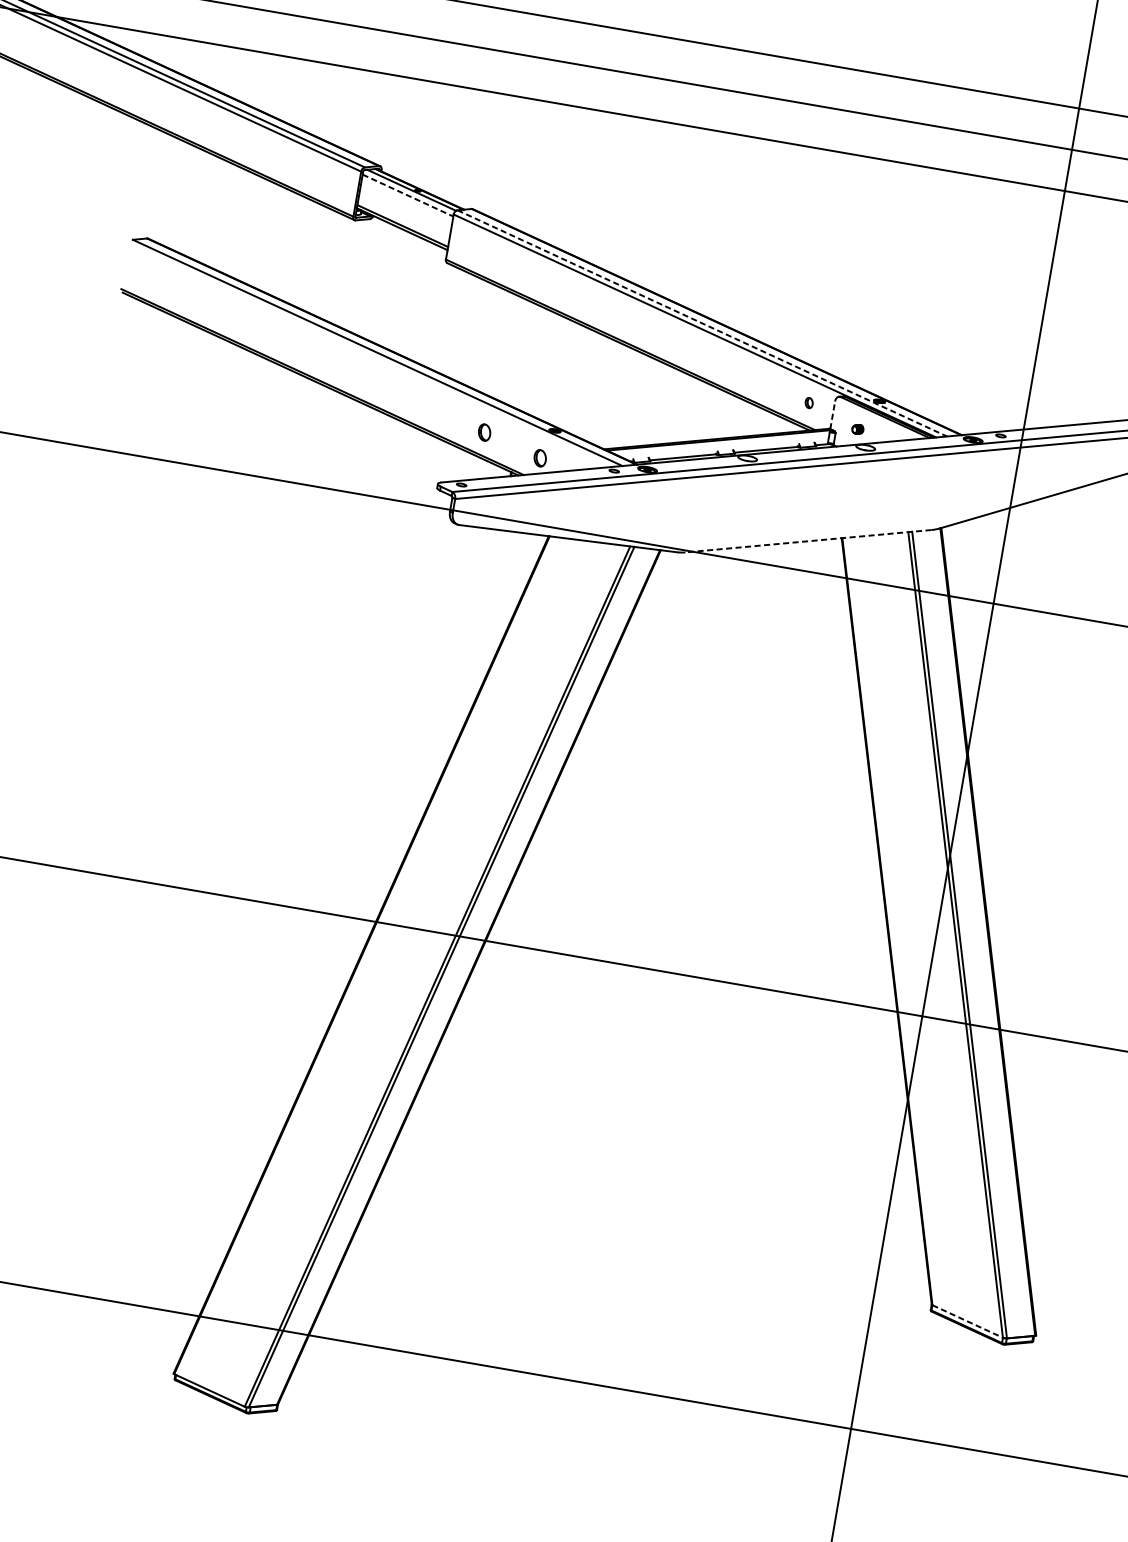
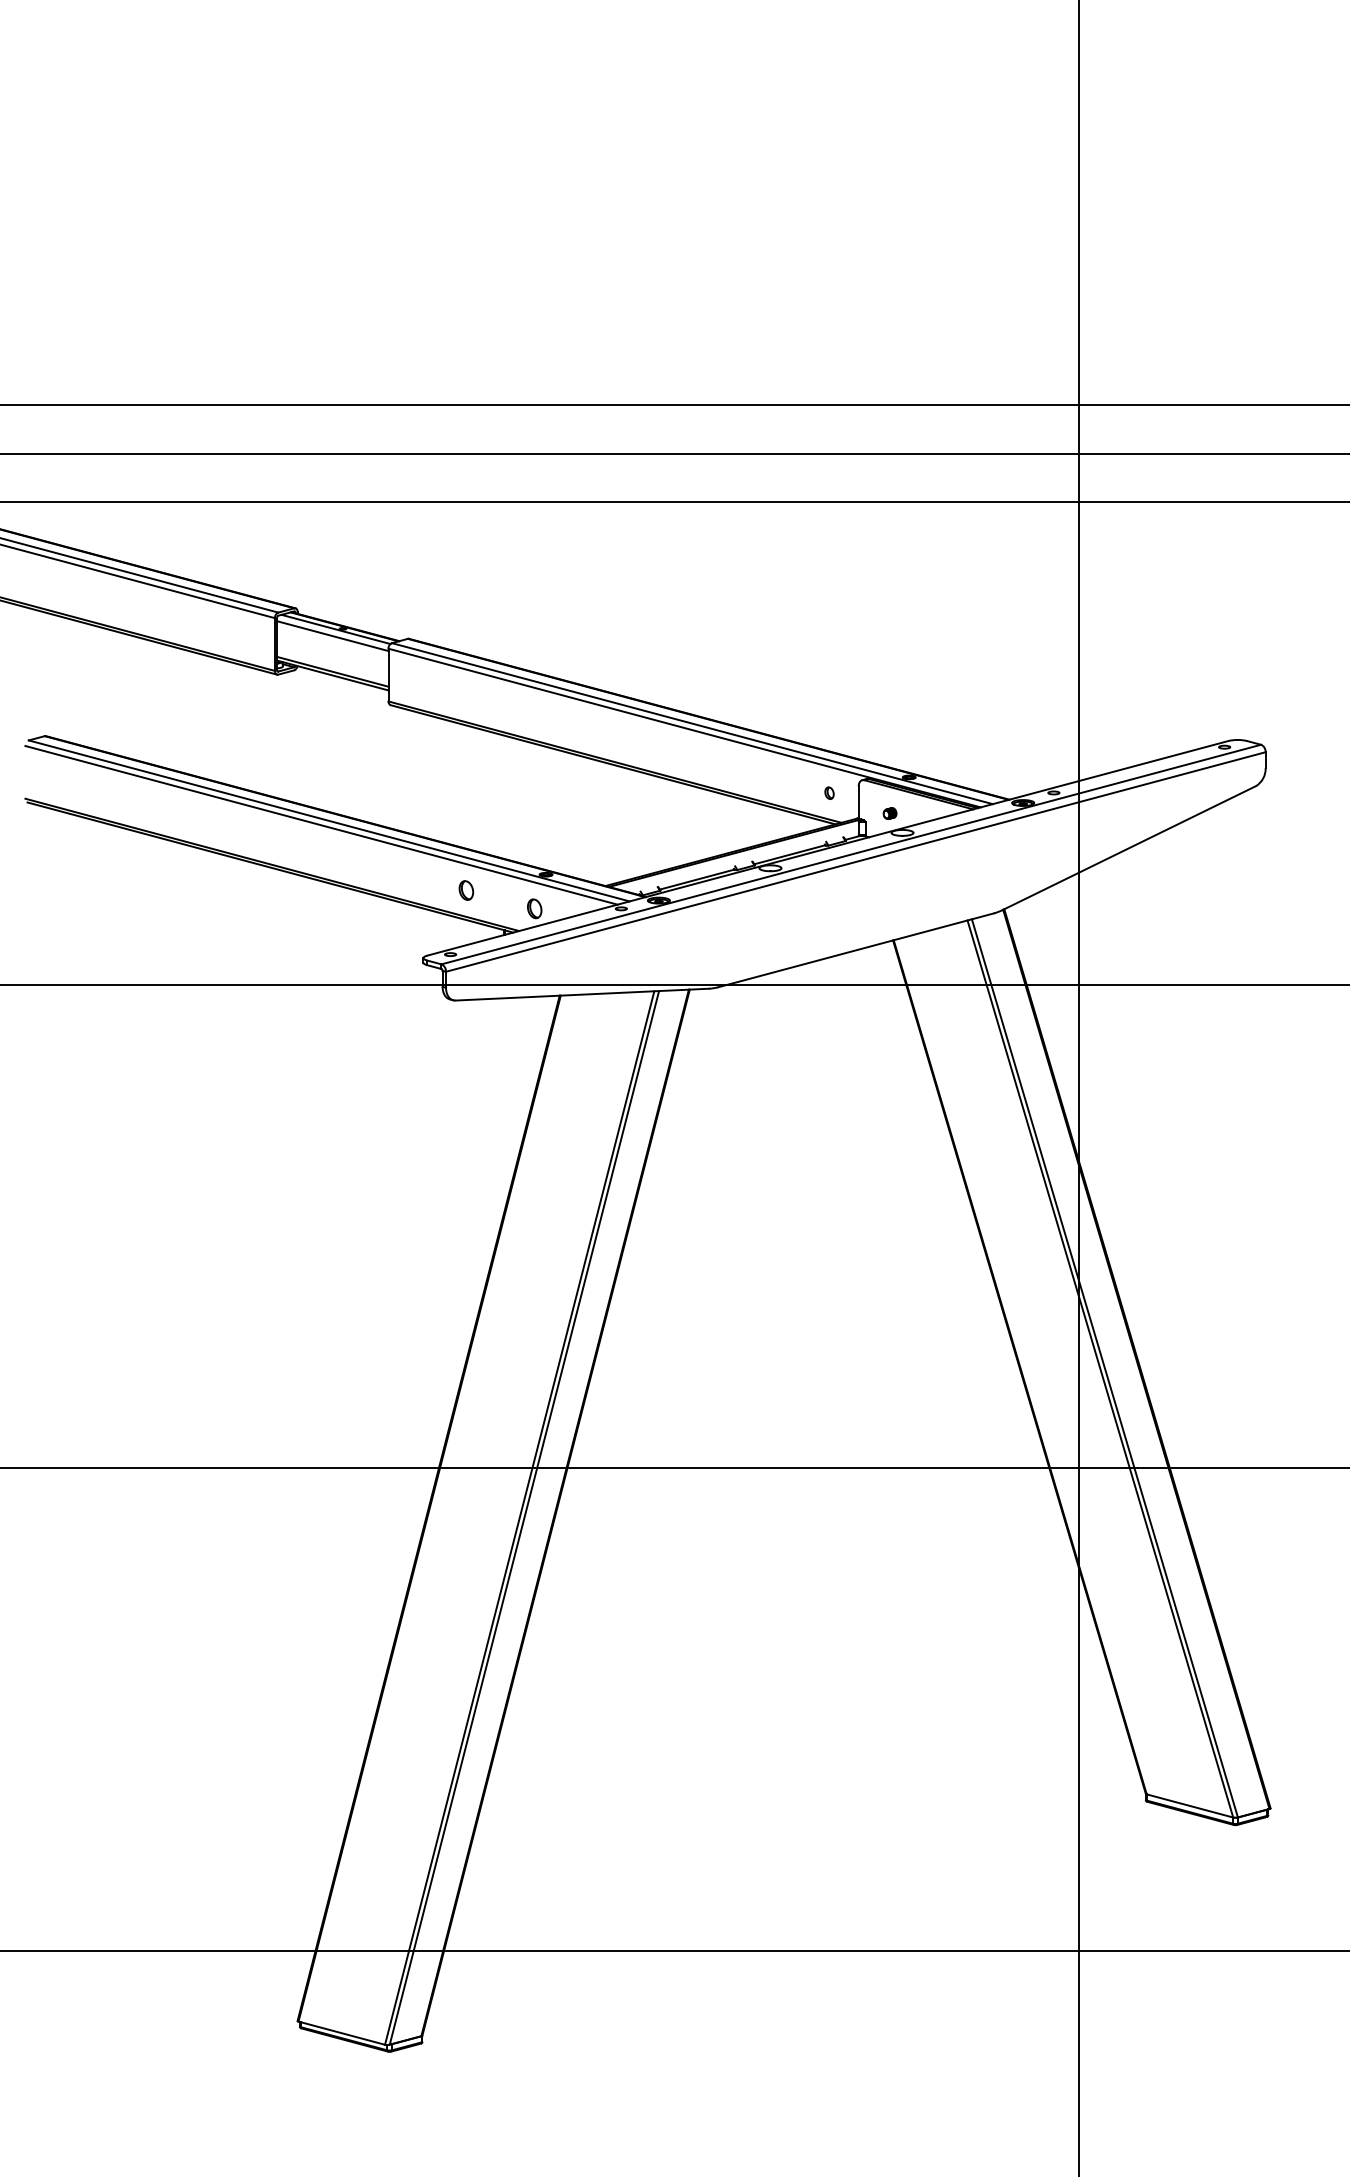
line: (407, 195) -> (332, 636), dashed -> solid
line: (702, 323) -> (692, 723), dashed -> solid
line: (370, 355) -> (321, 825), added
line: (832, 415) -> (858, 802), dashed -> solid
line: (808, 541) -> (855, 950), dashed -> solid
line: (967, 1321) -> (1189, 1805), dashed -> solid

